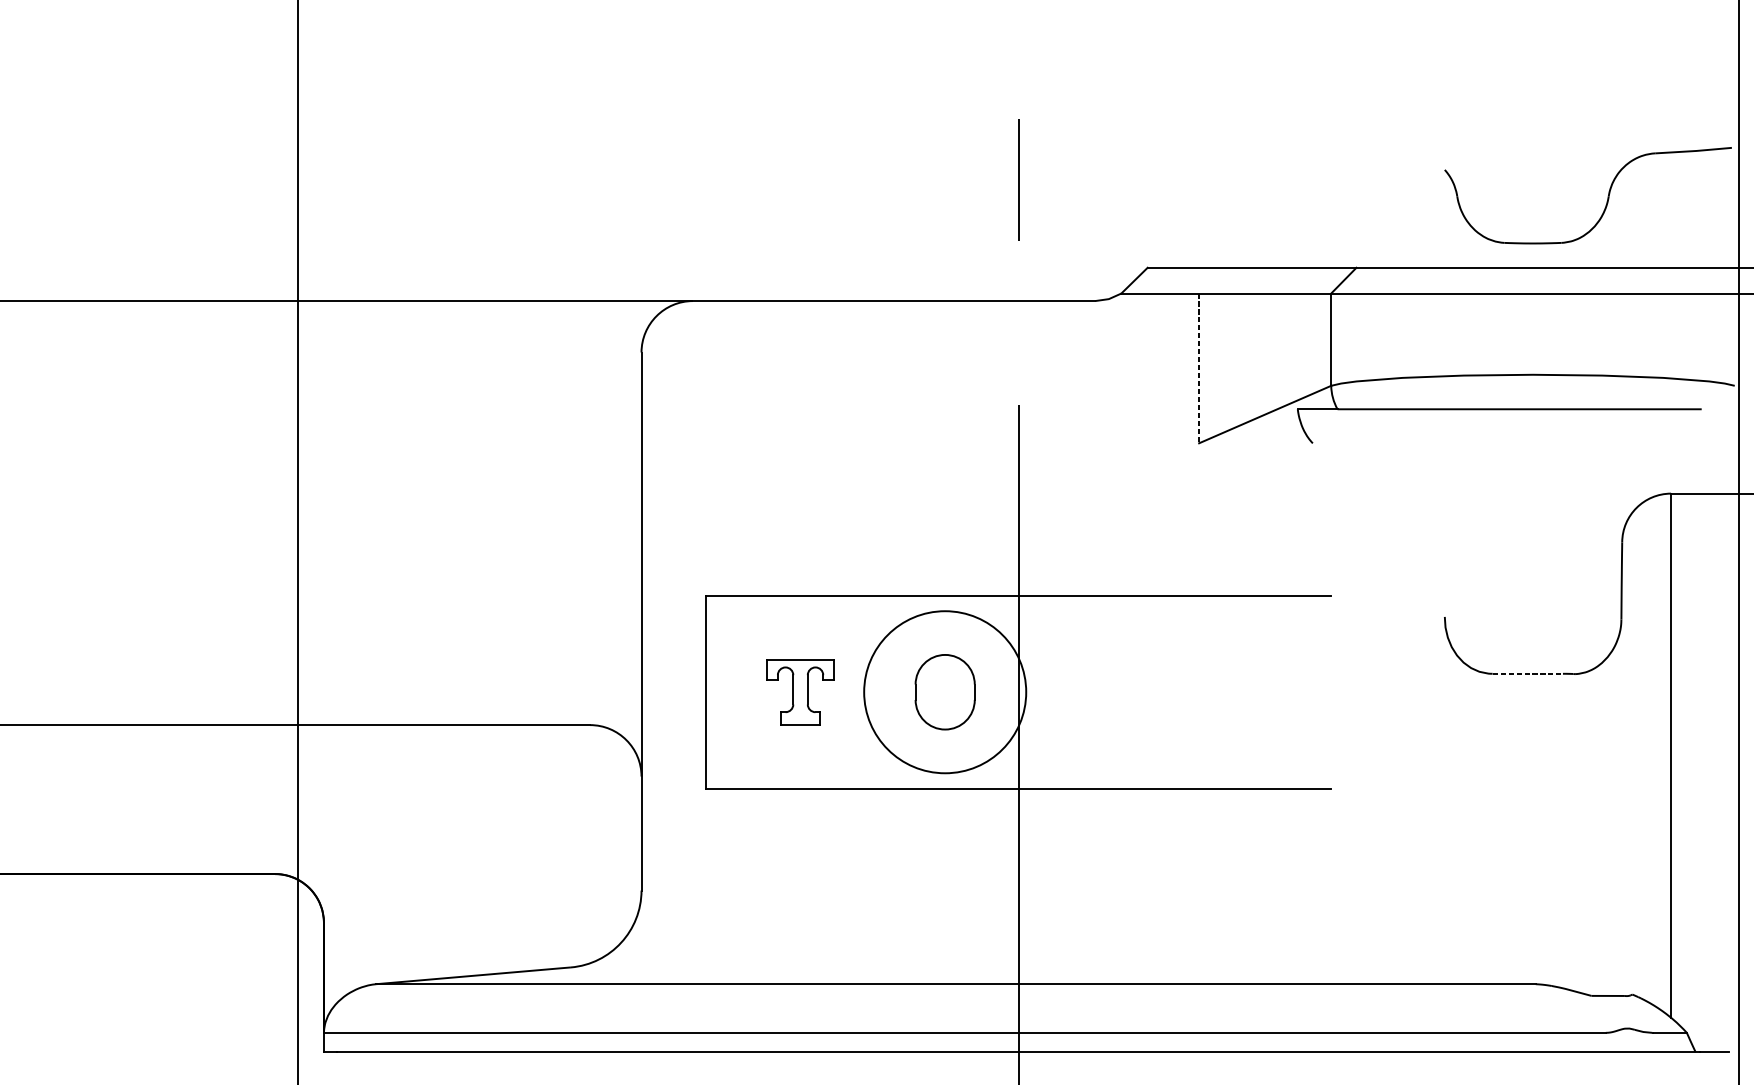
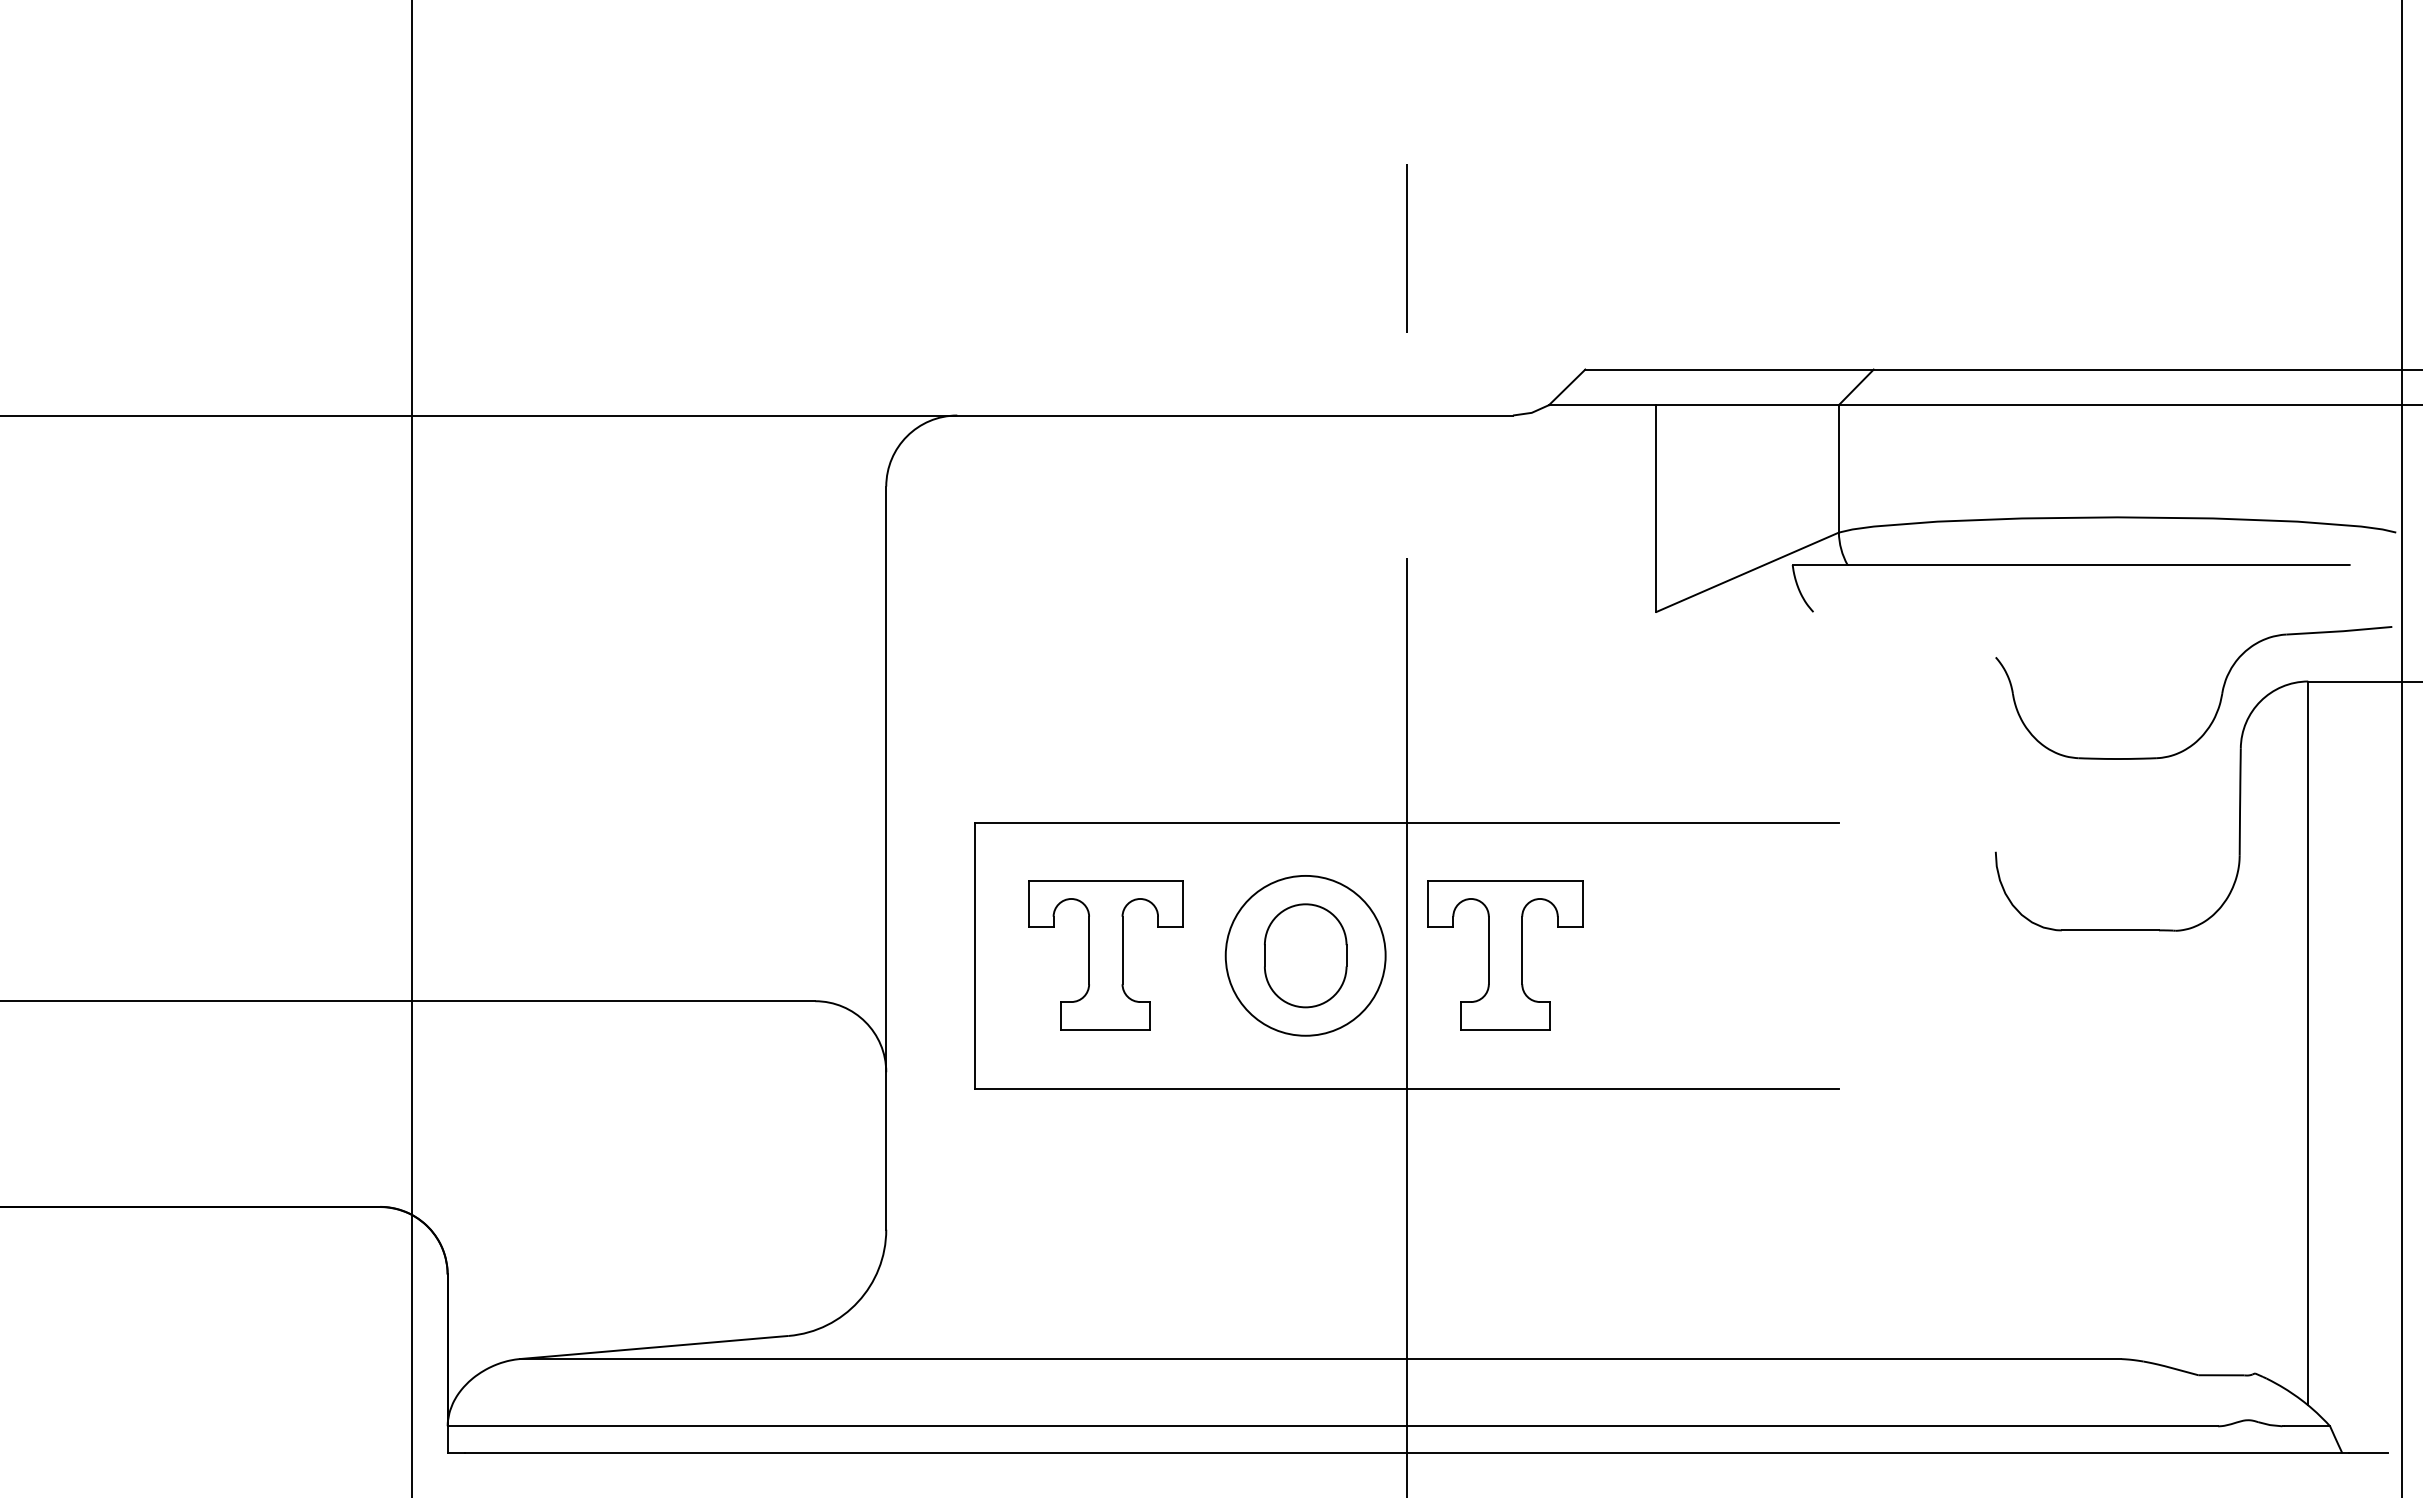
part: (1607, 198) -> (2220, 696), moved
line: (1199, 369) -> (1656, 509), dashed -> solid
line: (1527, 673) -> (2110, 930), dashed -> solid
part: (800, 692) -> (1105, 955), size x1.67
circle: (945, 692) -> (1305, 955), size x0.71
part: (1089, 692) -> (1505, 955), added

